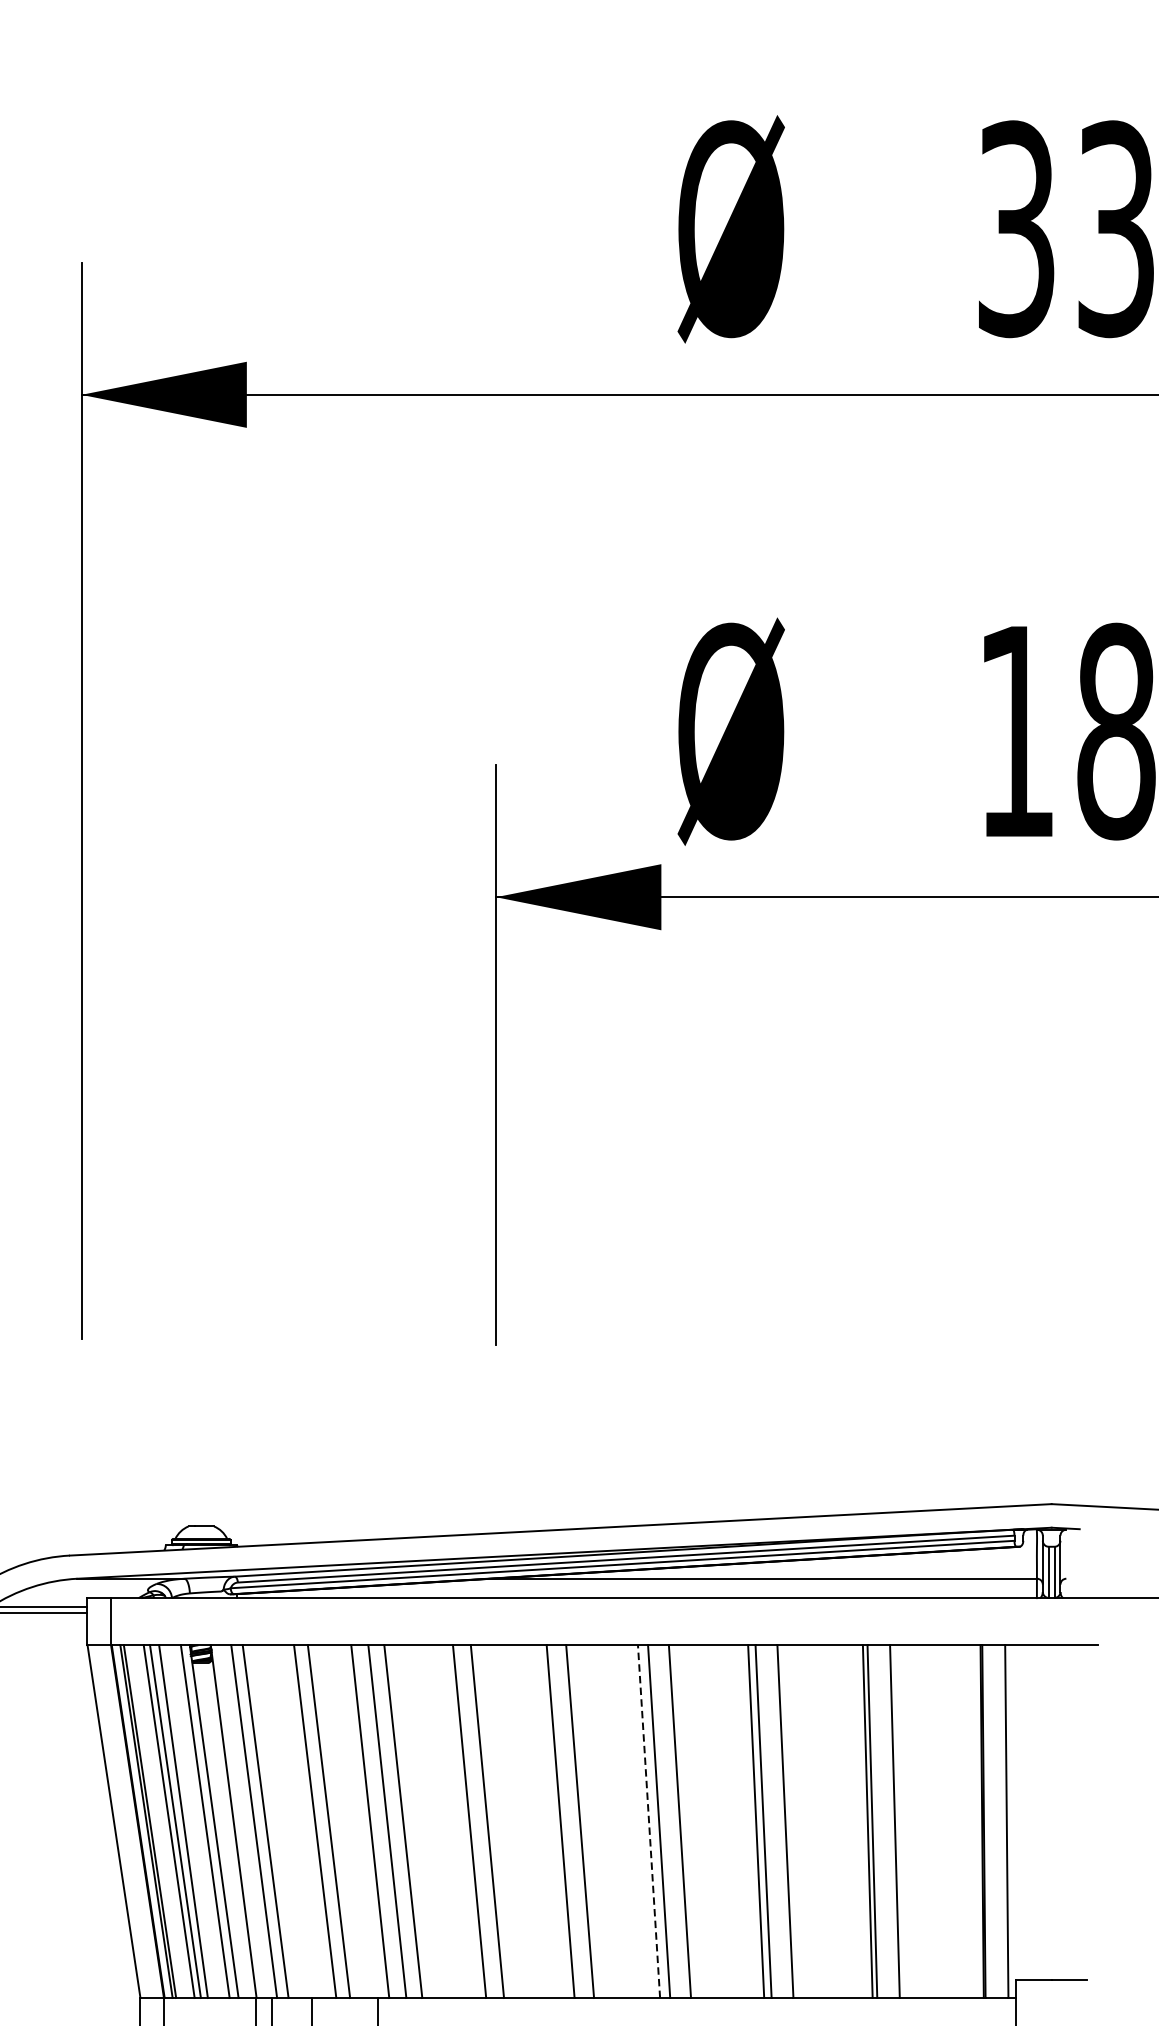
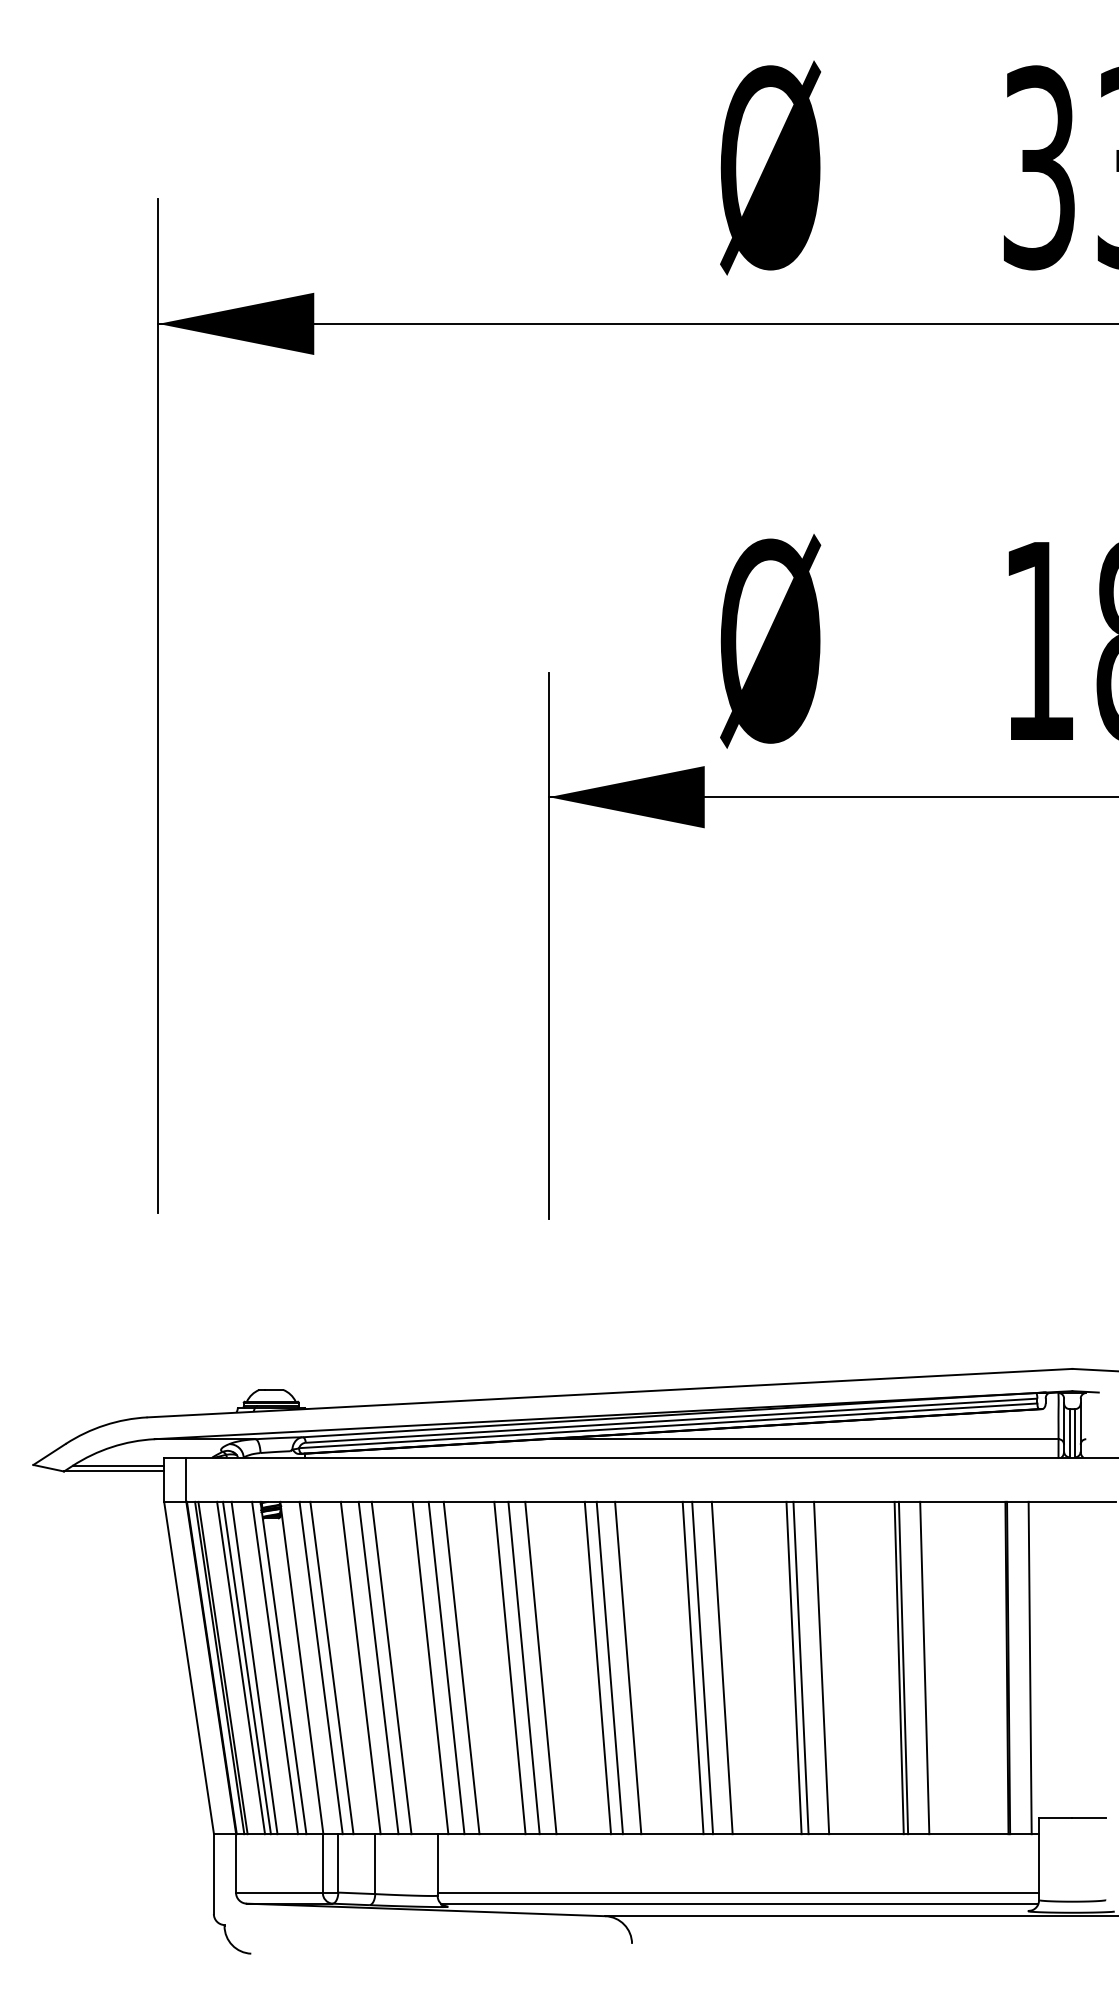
line: (295, 1821) -> (360, 1667), added
line: (454, 1821) -> (509, 1667), added
line: (547, 1821) -> (597, 1667), added
line: (649, 1821) -> (693, 1667), dashed -> solid

